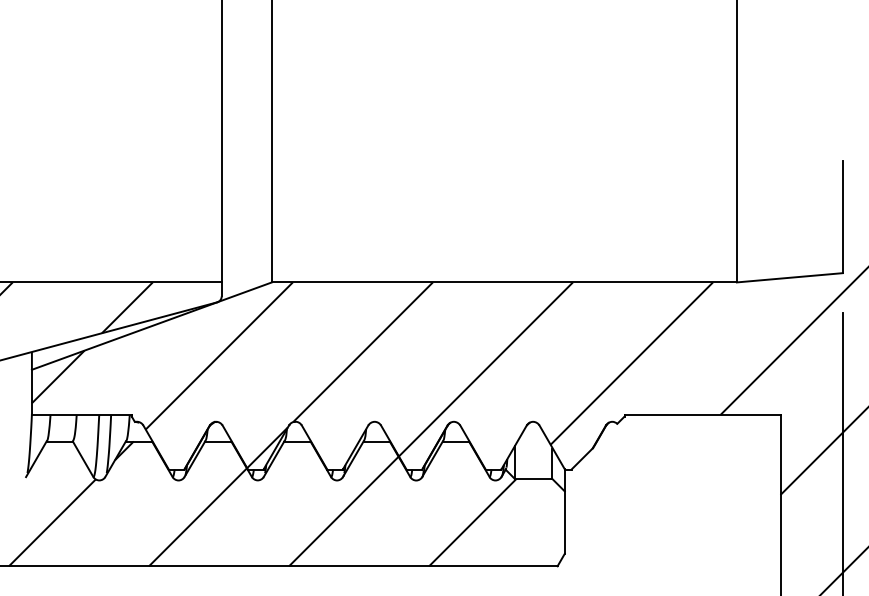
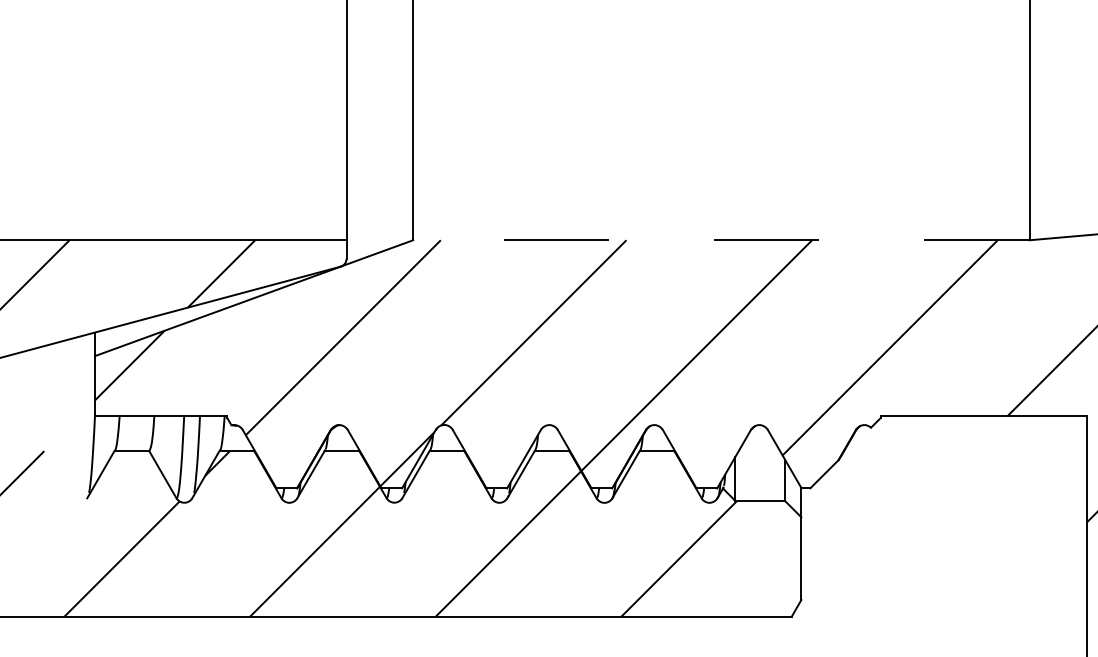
line: (503, 282) -> (720, 240), solid -> dashed

